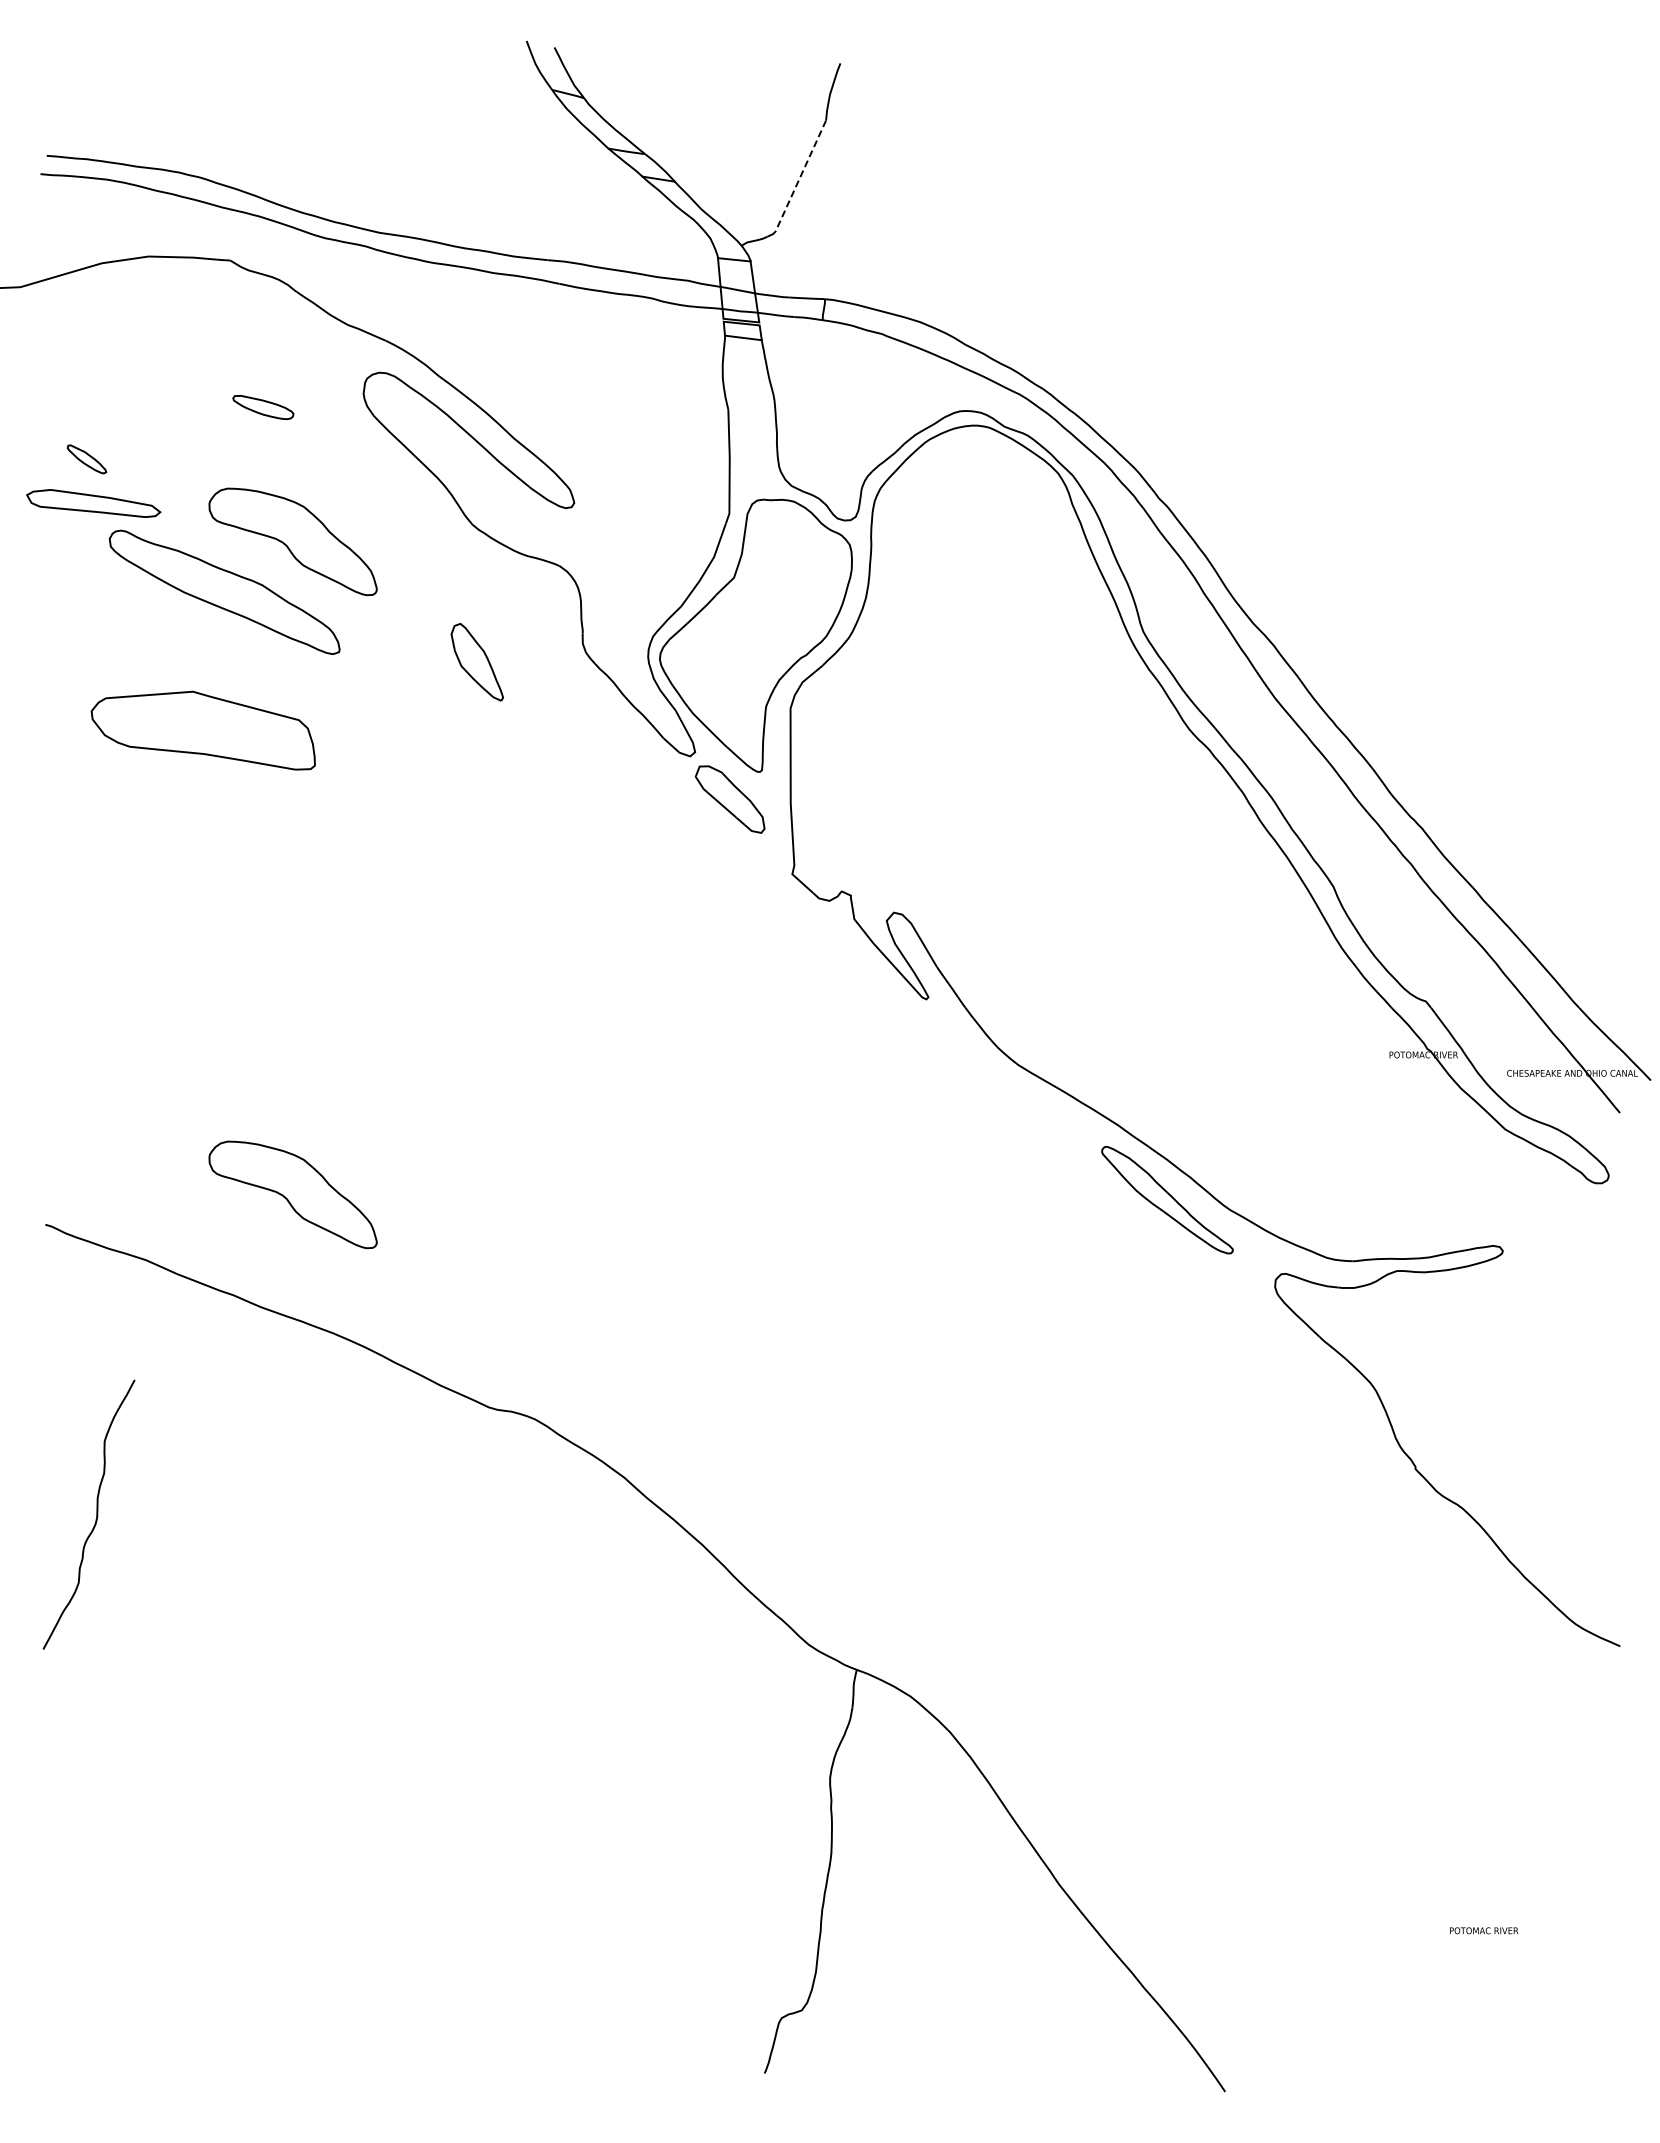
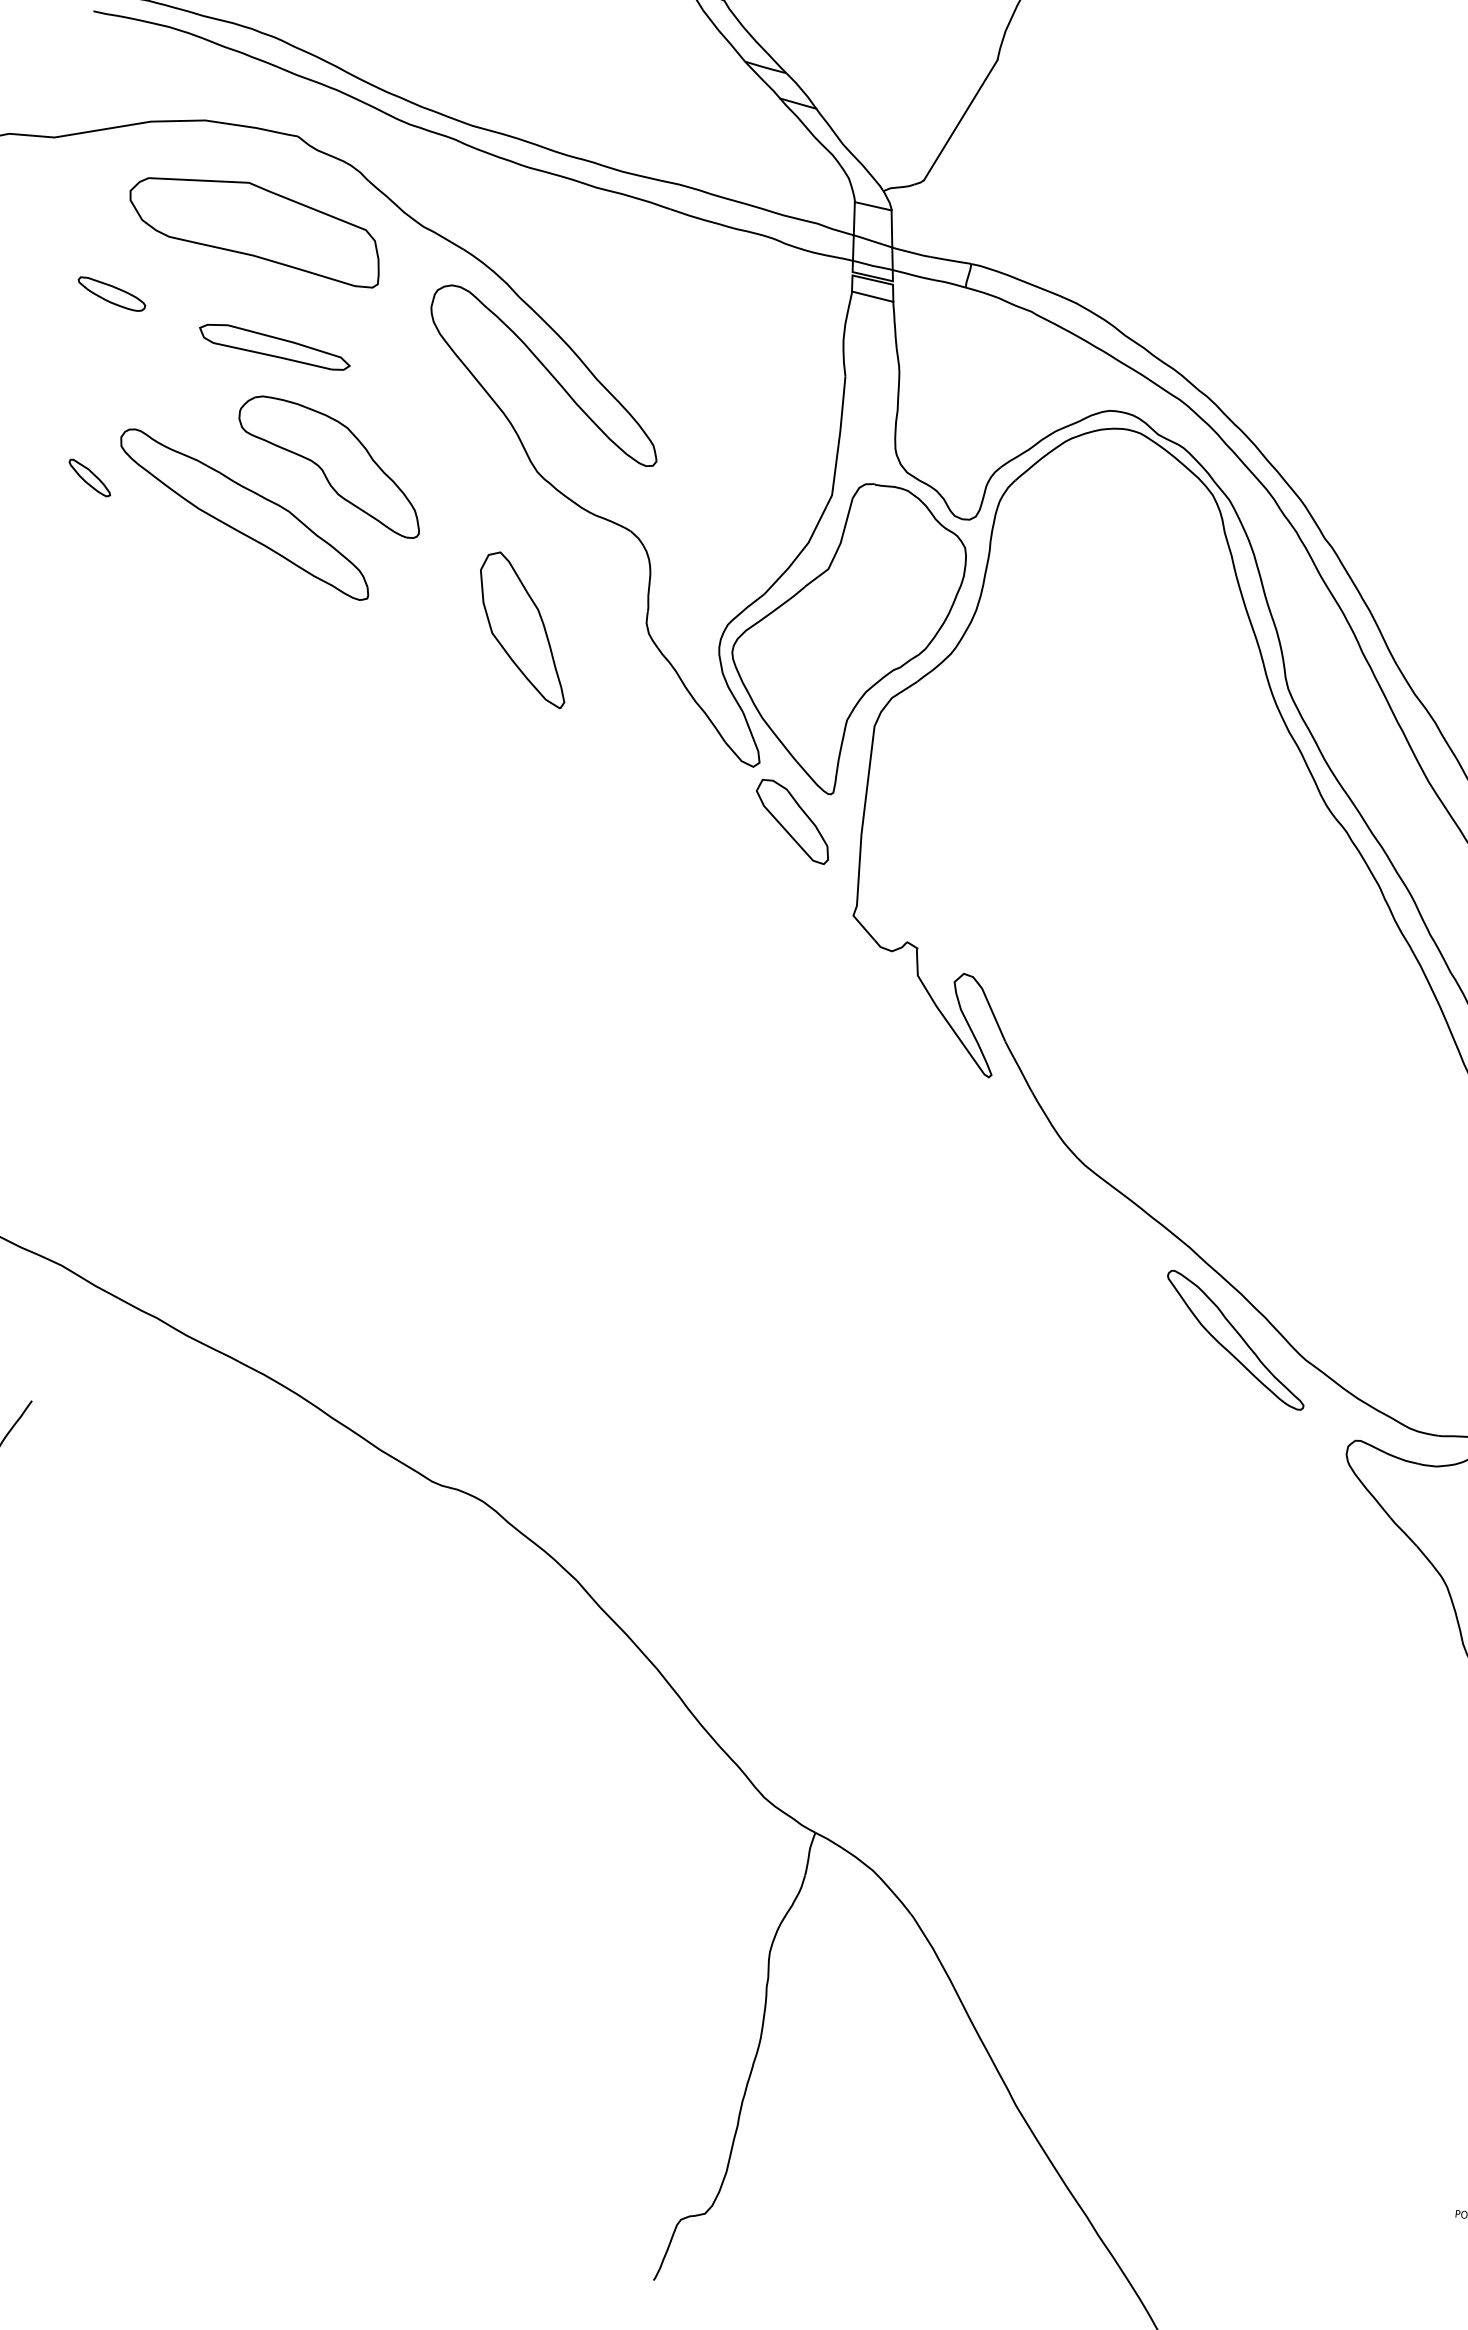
line: (800, 176) -> (960, 120), dashed -> solid
part: (263, 407) -> (111, 294), moved
part: (86, 459) -> (89, 478), moved
part: (93, 503) -> (274, 346), moved
part: (477, 662) -> (523, 629), size x1.67
part: (202, 730) -> (254, 228), moved
part: (292, 1194) -> (238, 1211), removed

